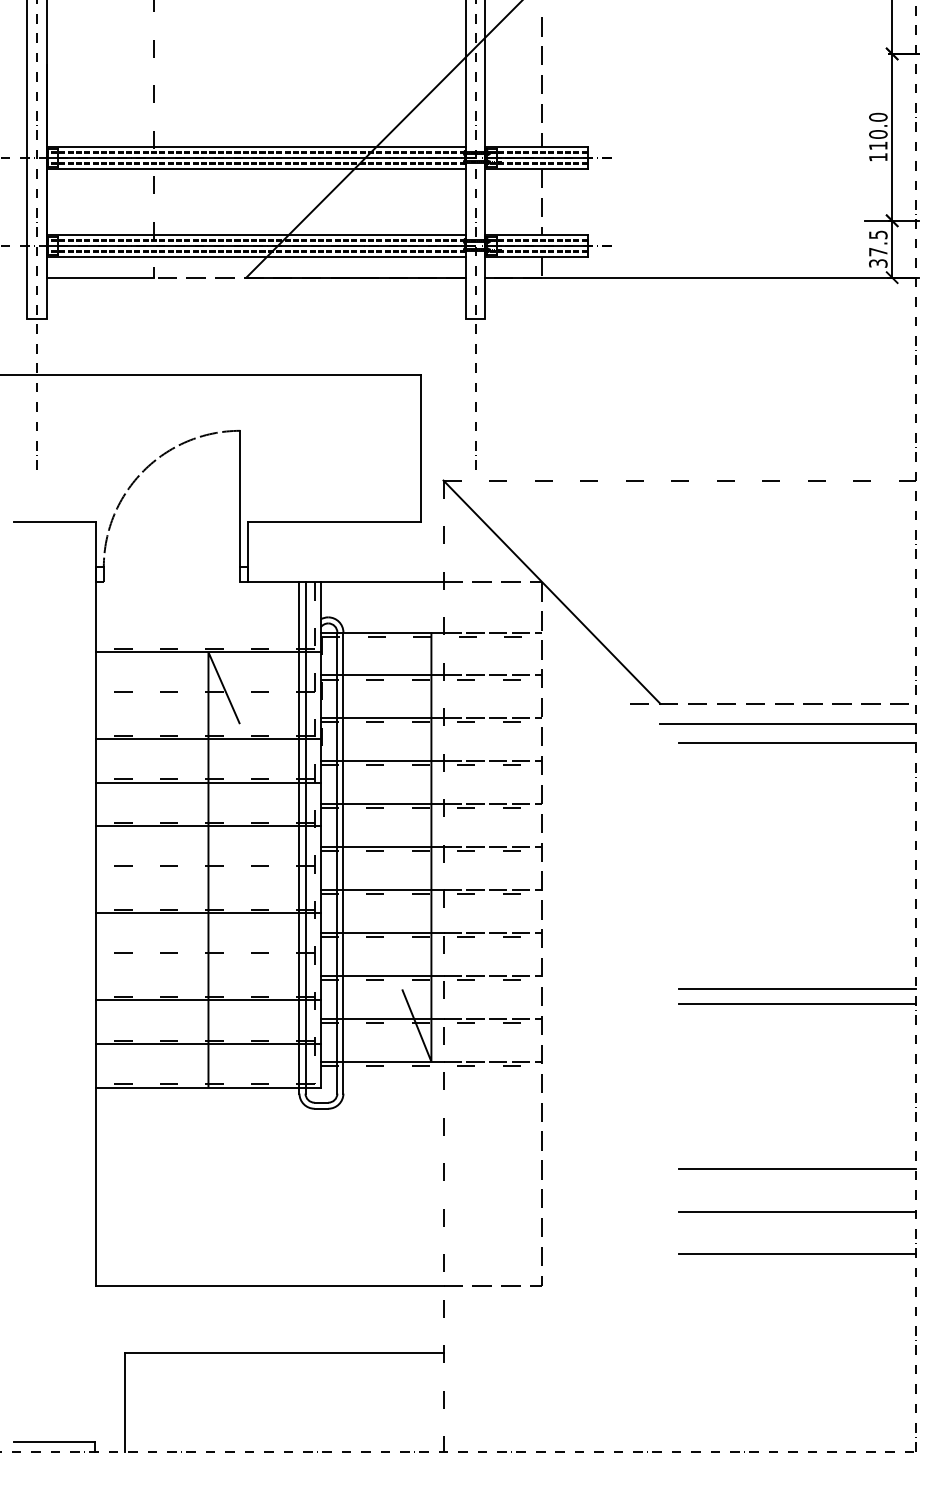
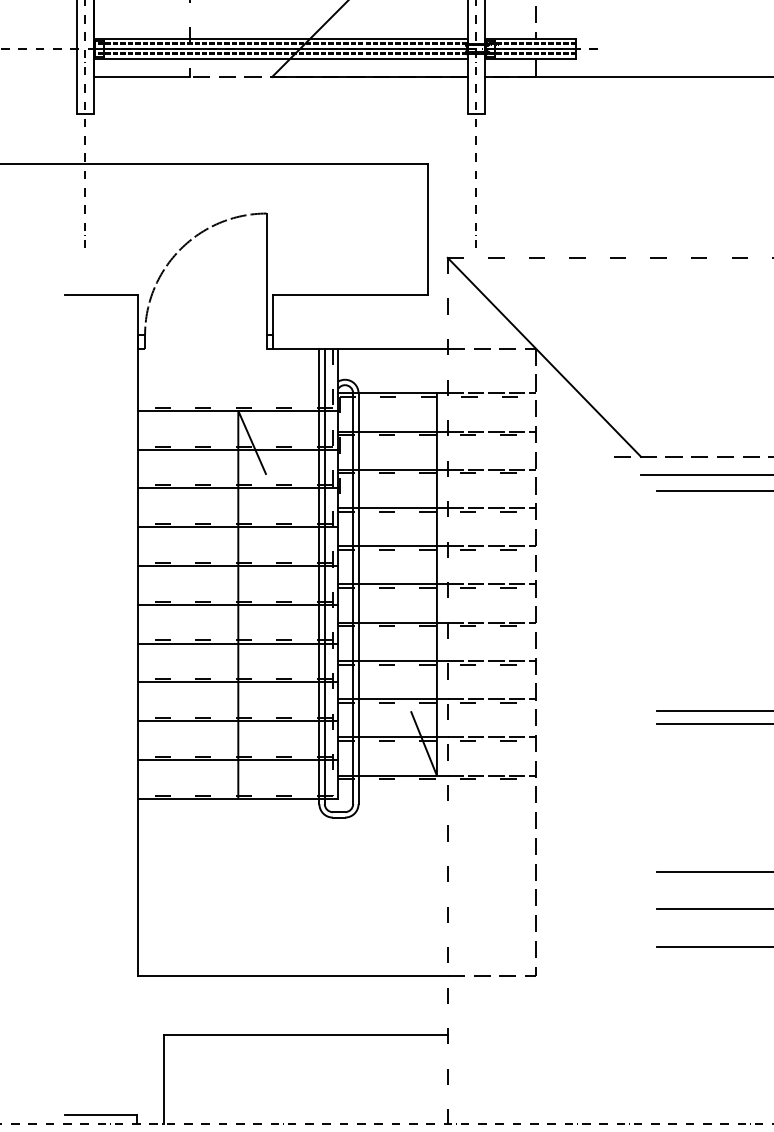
line: (208, 695) -> (238, 449), added
line: (208, 869) -> (238, 604), added
line: (208, 956) -> (238, 681), added

